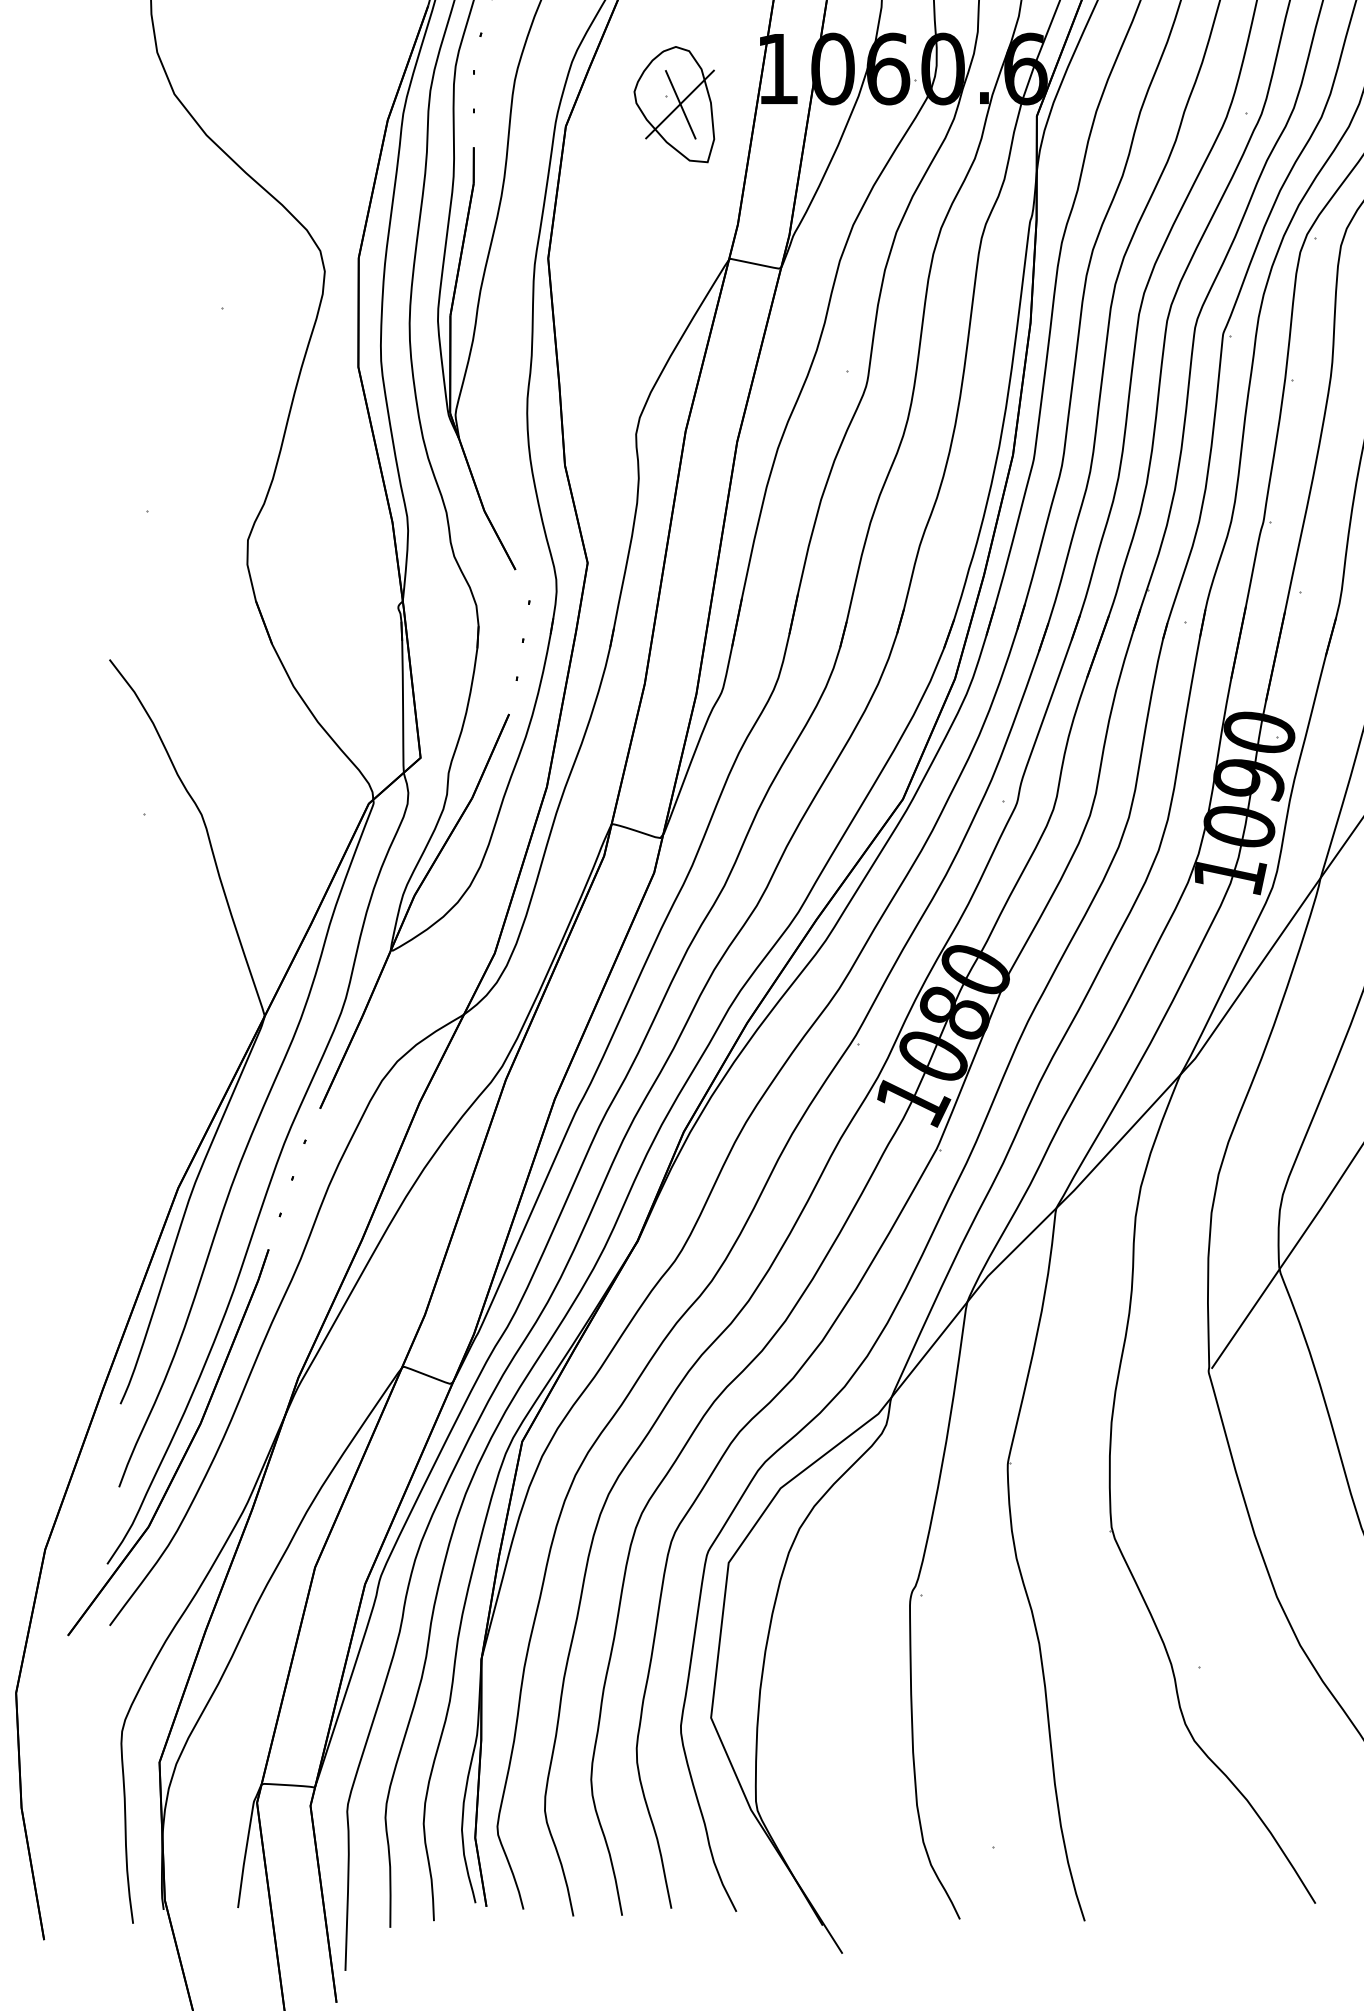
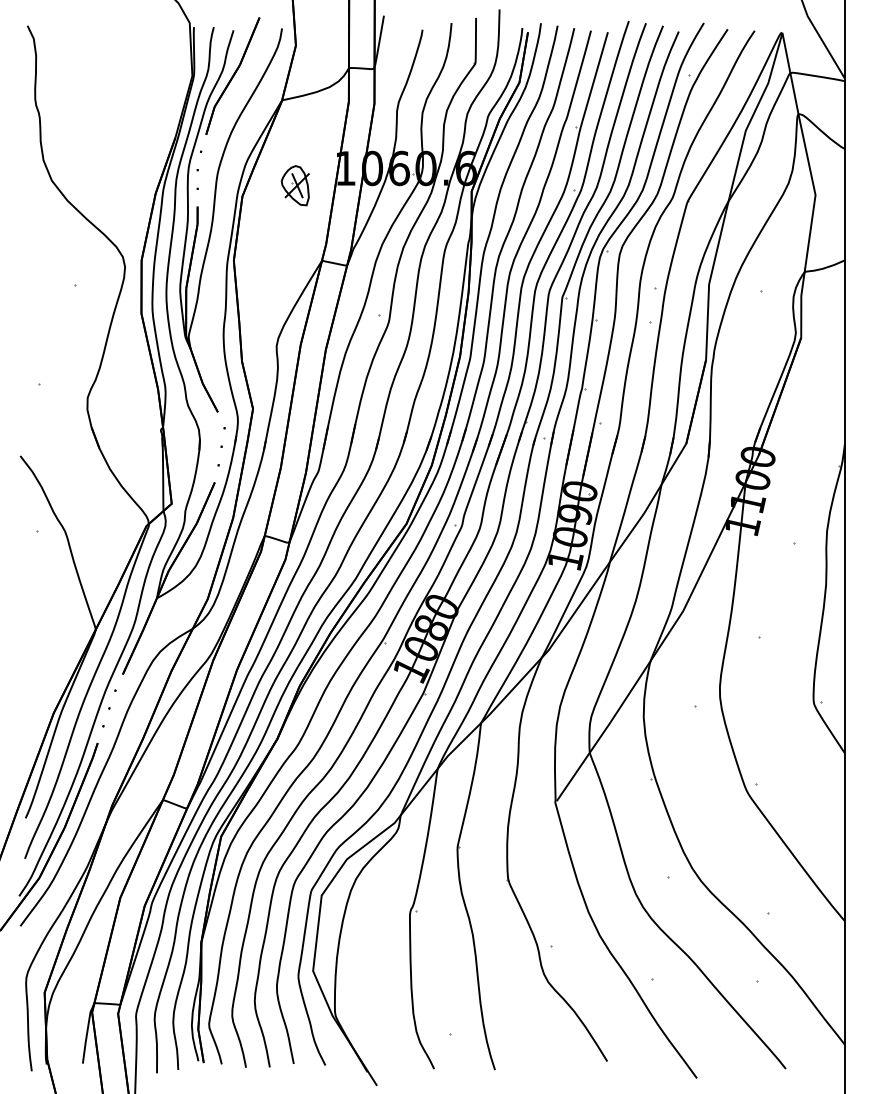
part: (674, 103) -> (295, 185), size x0.7

